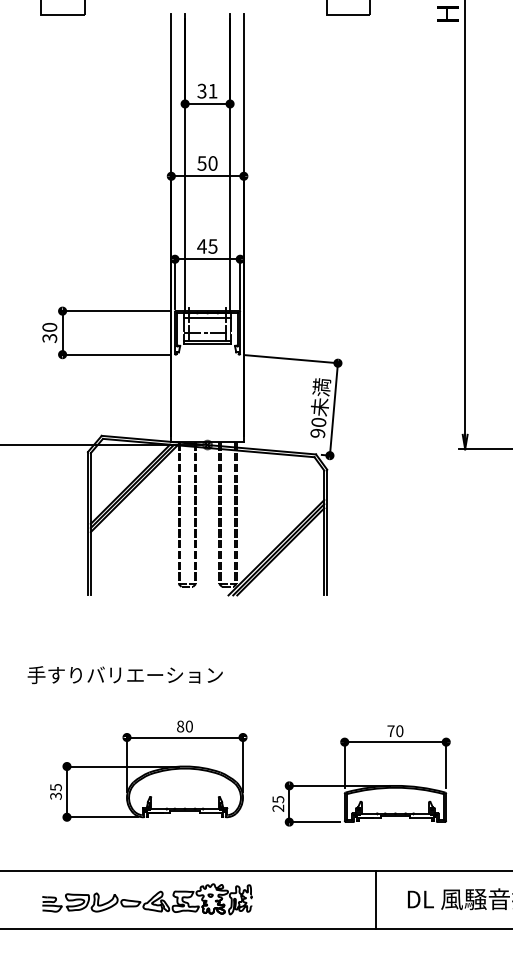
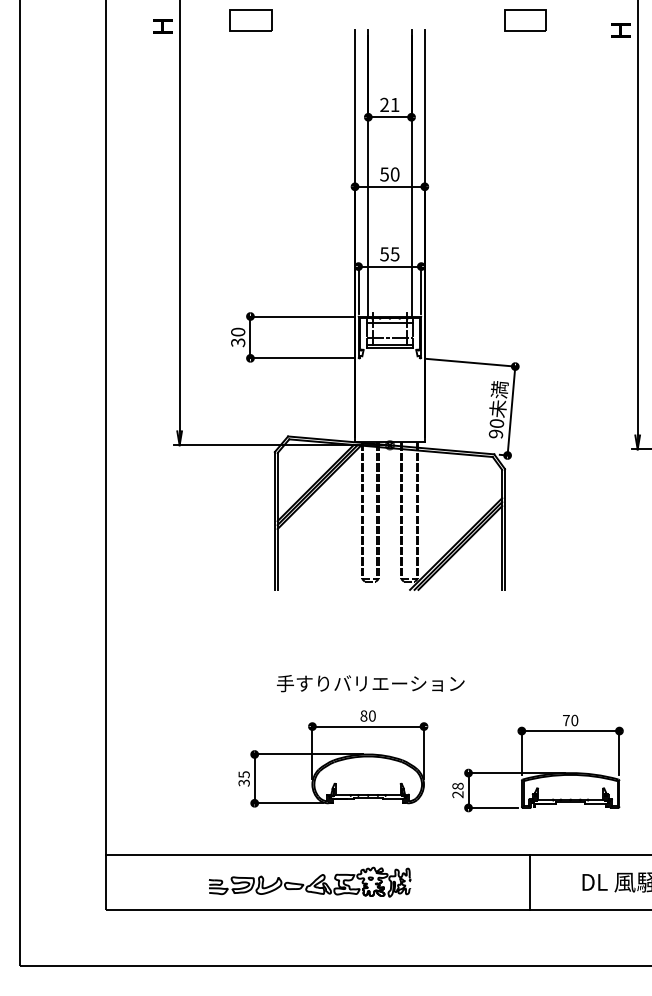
text: (201, 91) -> (384, 105), 31 -> 21
text: (201, 246) -> (384, 254), 45 -> 55
text: (125, 675) -> (370, 683), moved
text: (277, 798) -> (457, 785), 25 -> 28
part: (147, 898) -> (310, 881), moved
line: (376, 899) -> (530, 882), moved

